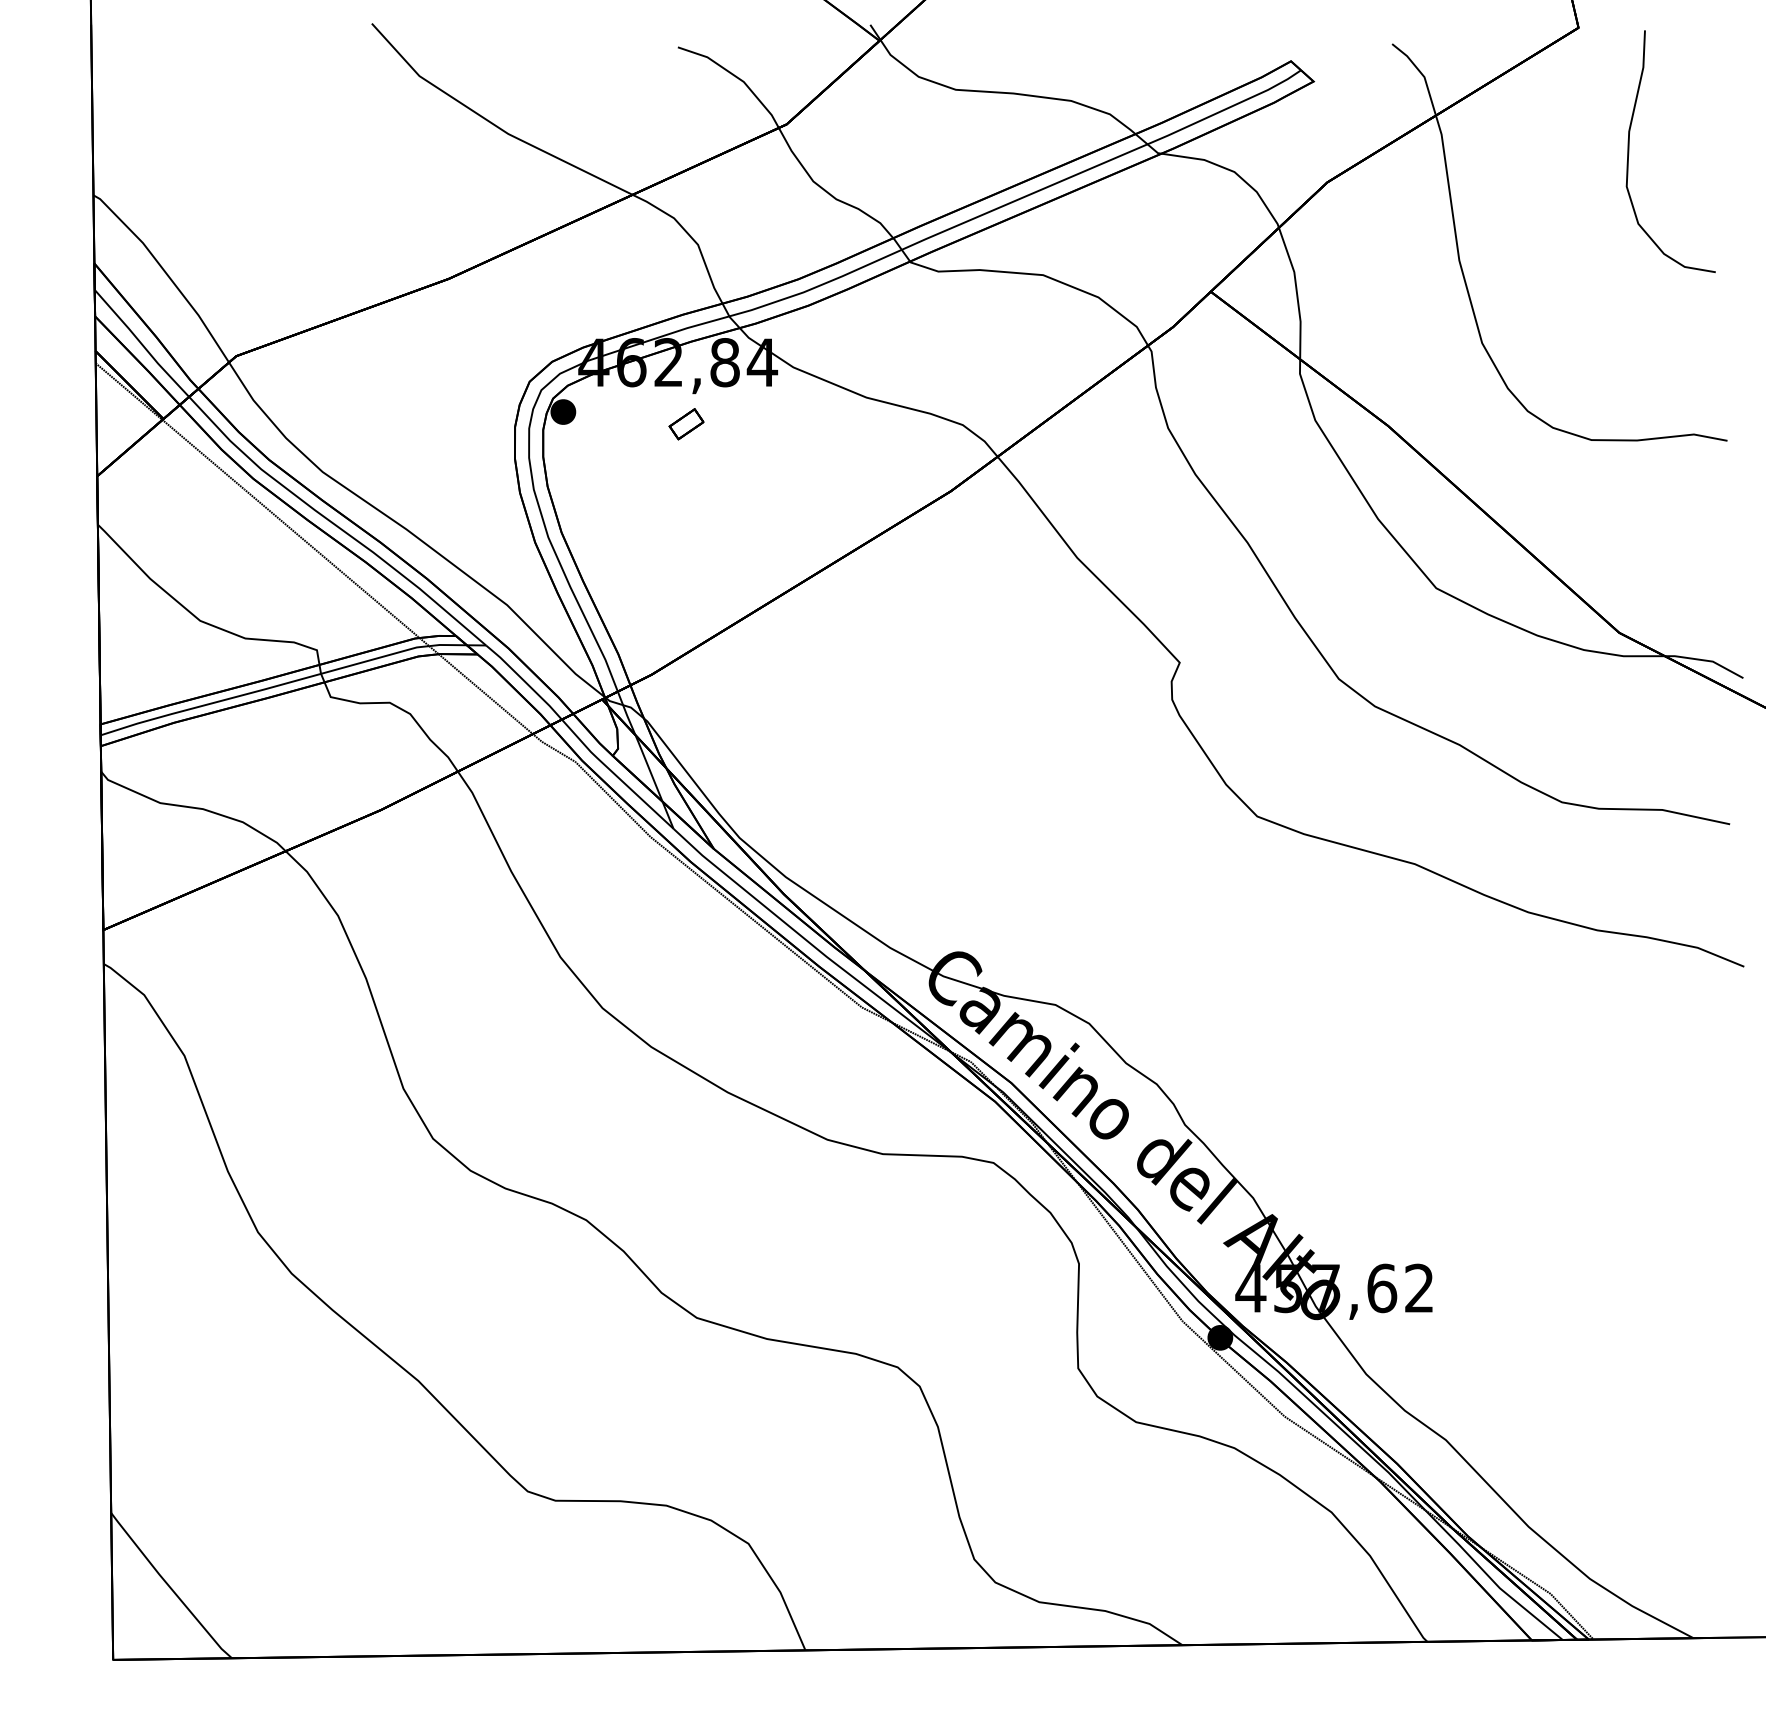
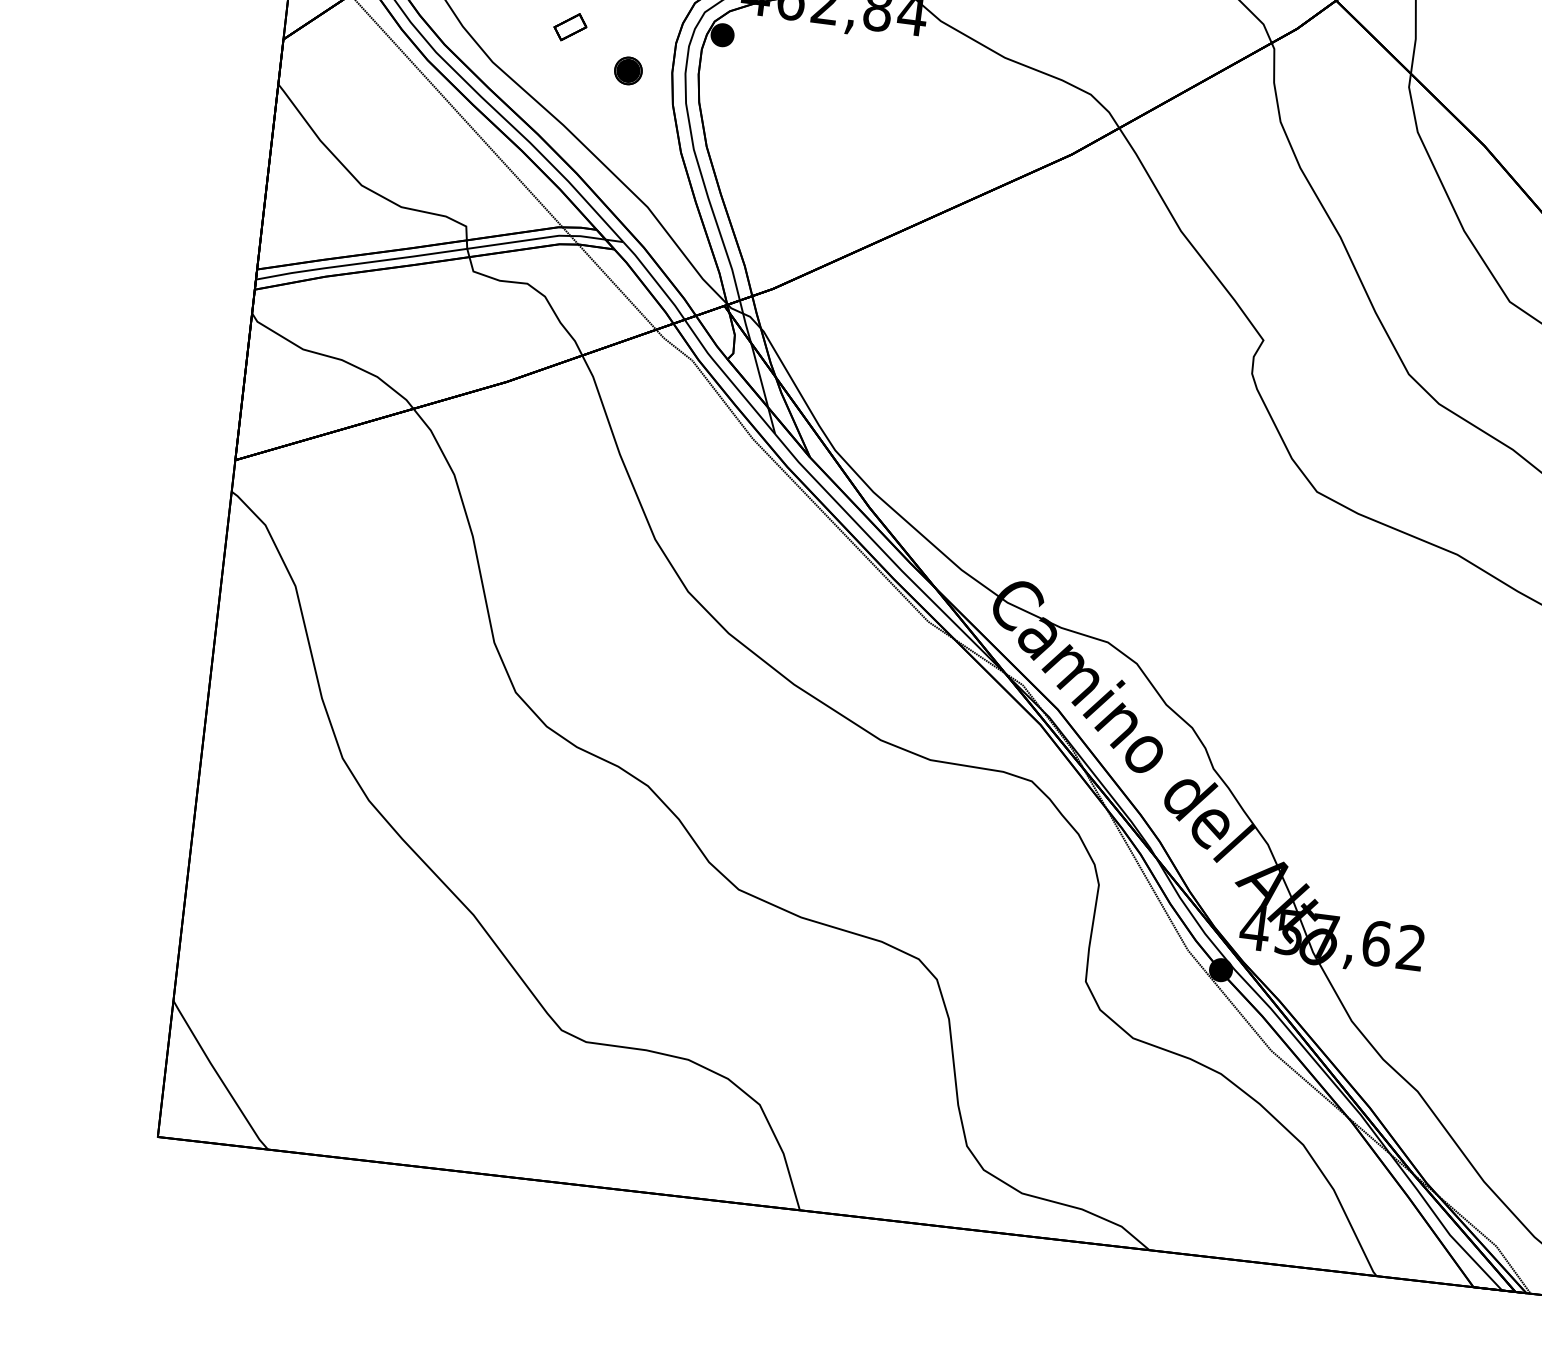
part: (686, 424) -> (570, 27), moved
part: (467, 462) -> (627, 70), added

